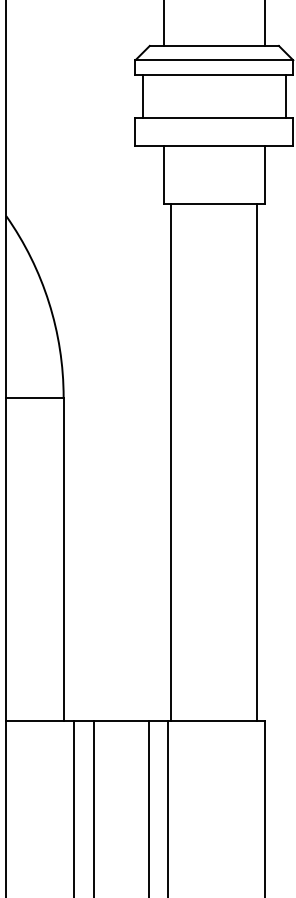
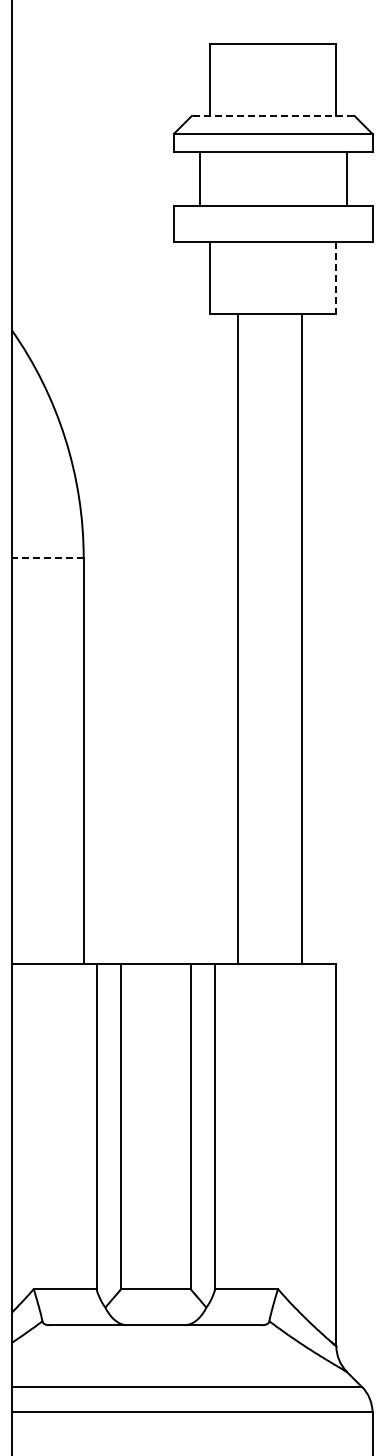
line: (213, 45) -> (272, 115), solid -> dashed
line: (142, 95) -> (199, 178), moved
line: (286, 95) -> (347, 178), moved
line: (264, 175) -> (336, 278), solid -> dashed
line: (34, 397) -> (47, 558), solid -> dashed
line: (171, 462) -> (238, 639), moved
line: (257, 462) -> (302, 639), moved

